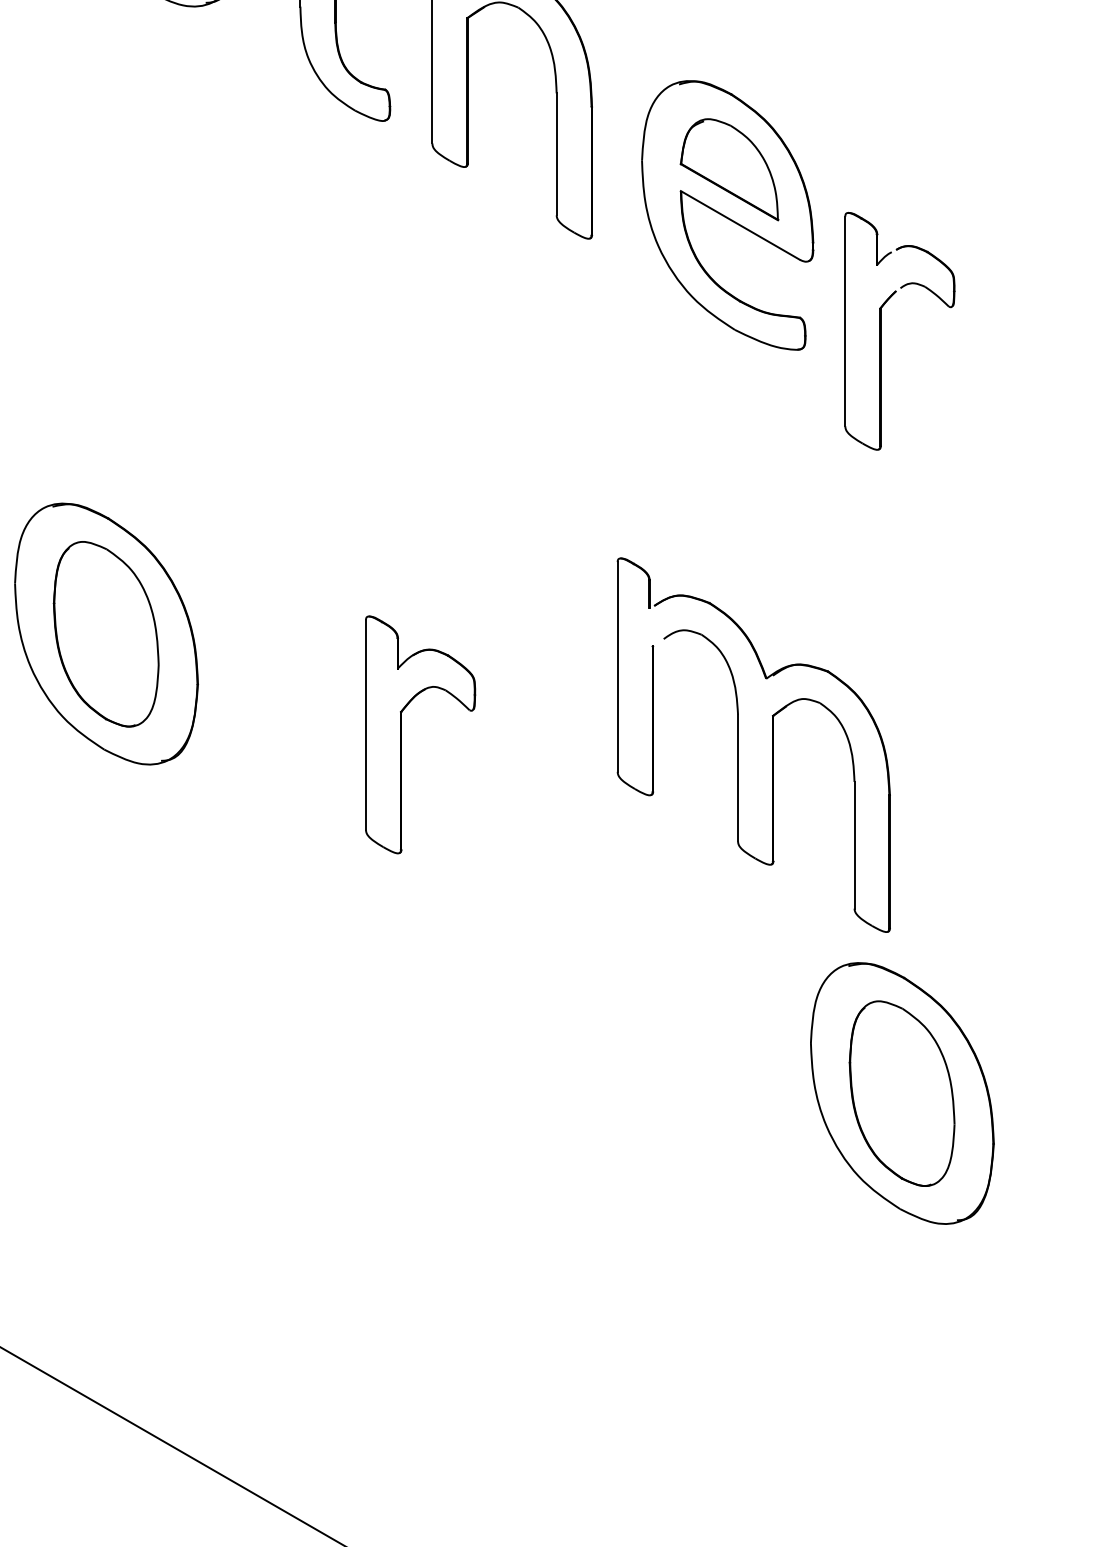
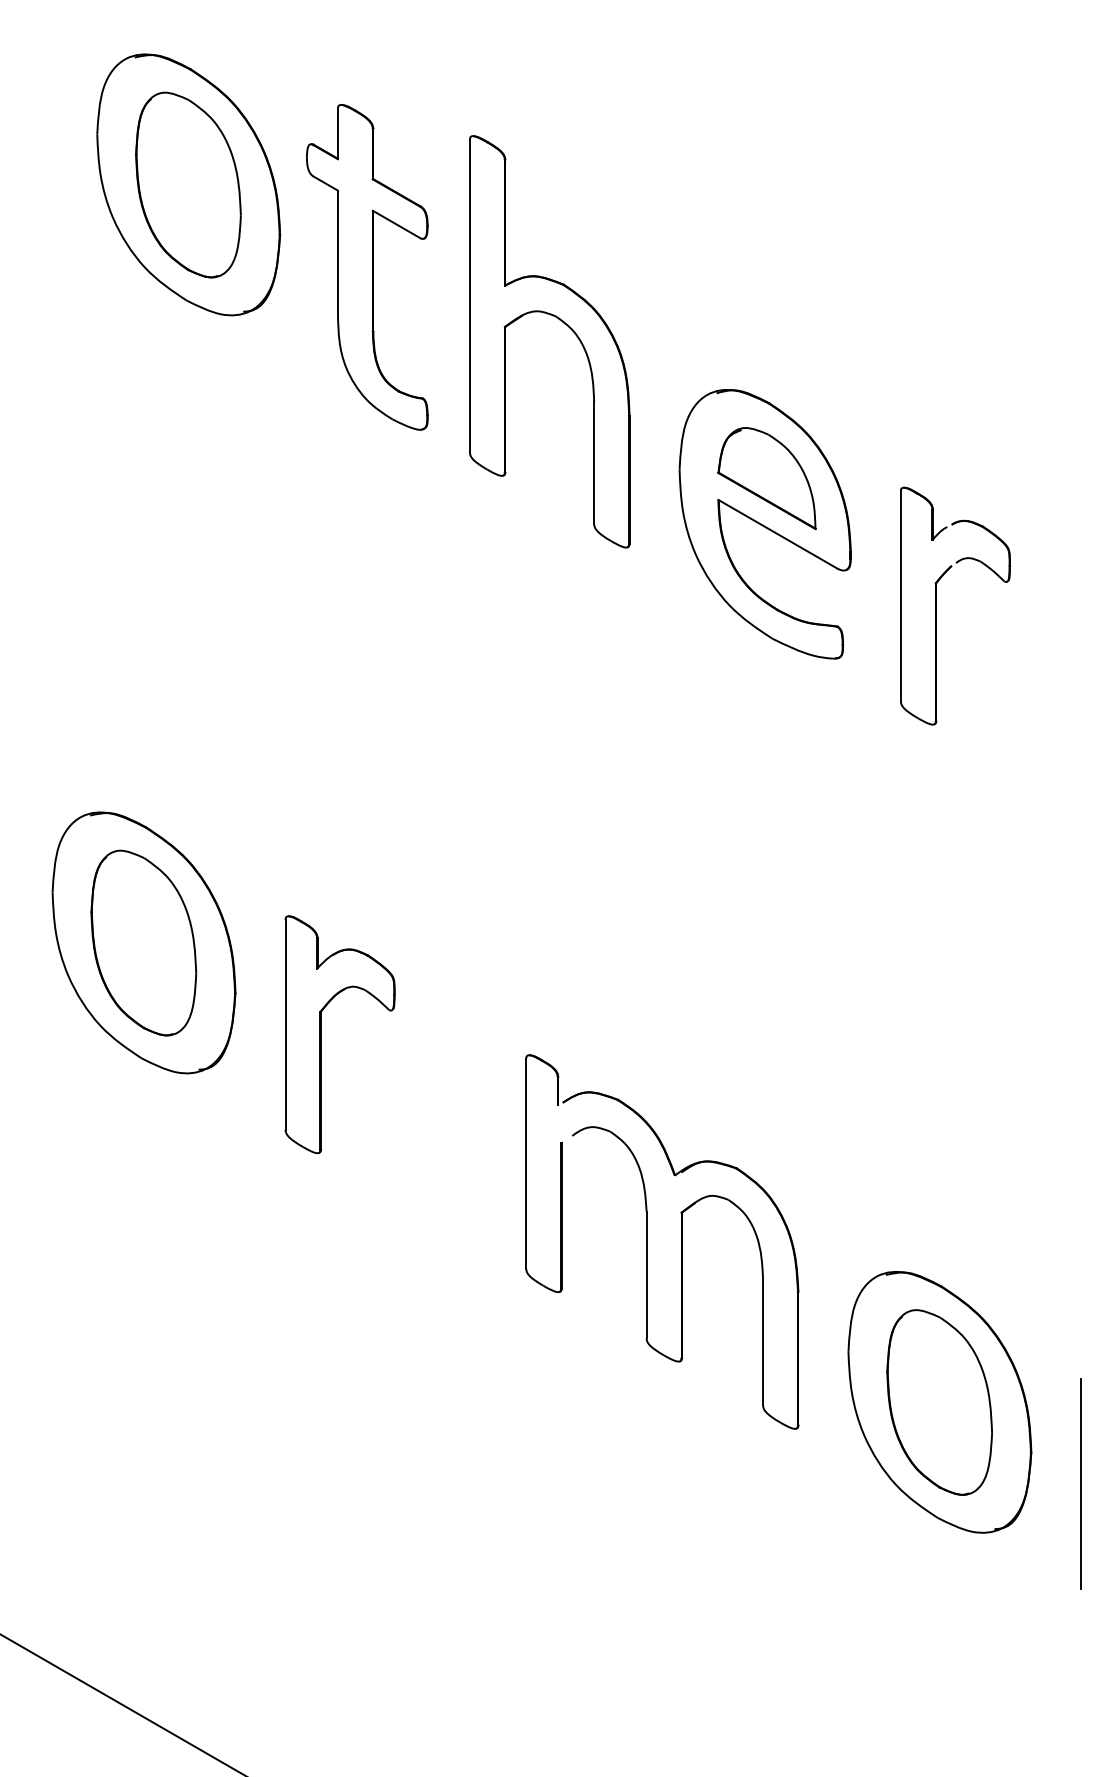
part: (880, 330) -> (936, 605), moved
part: (401, 734) -> (321, 1034), moved
part: (738, 744) -> (647, 1241), moved
line: (1043, 1175) -> (1081, 1484), added

